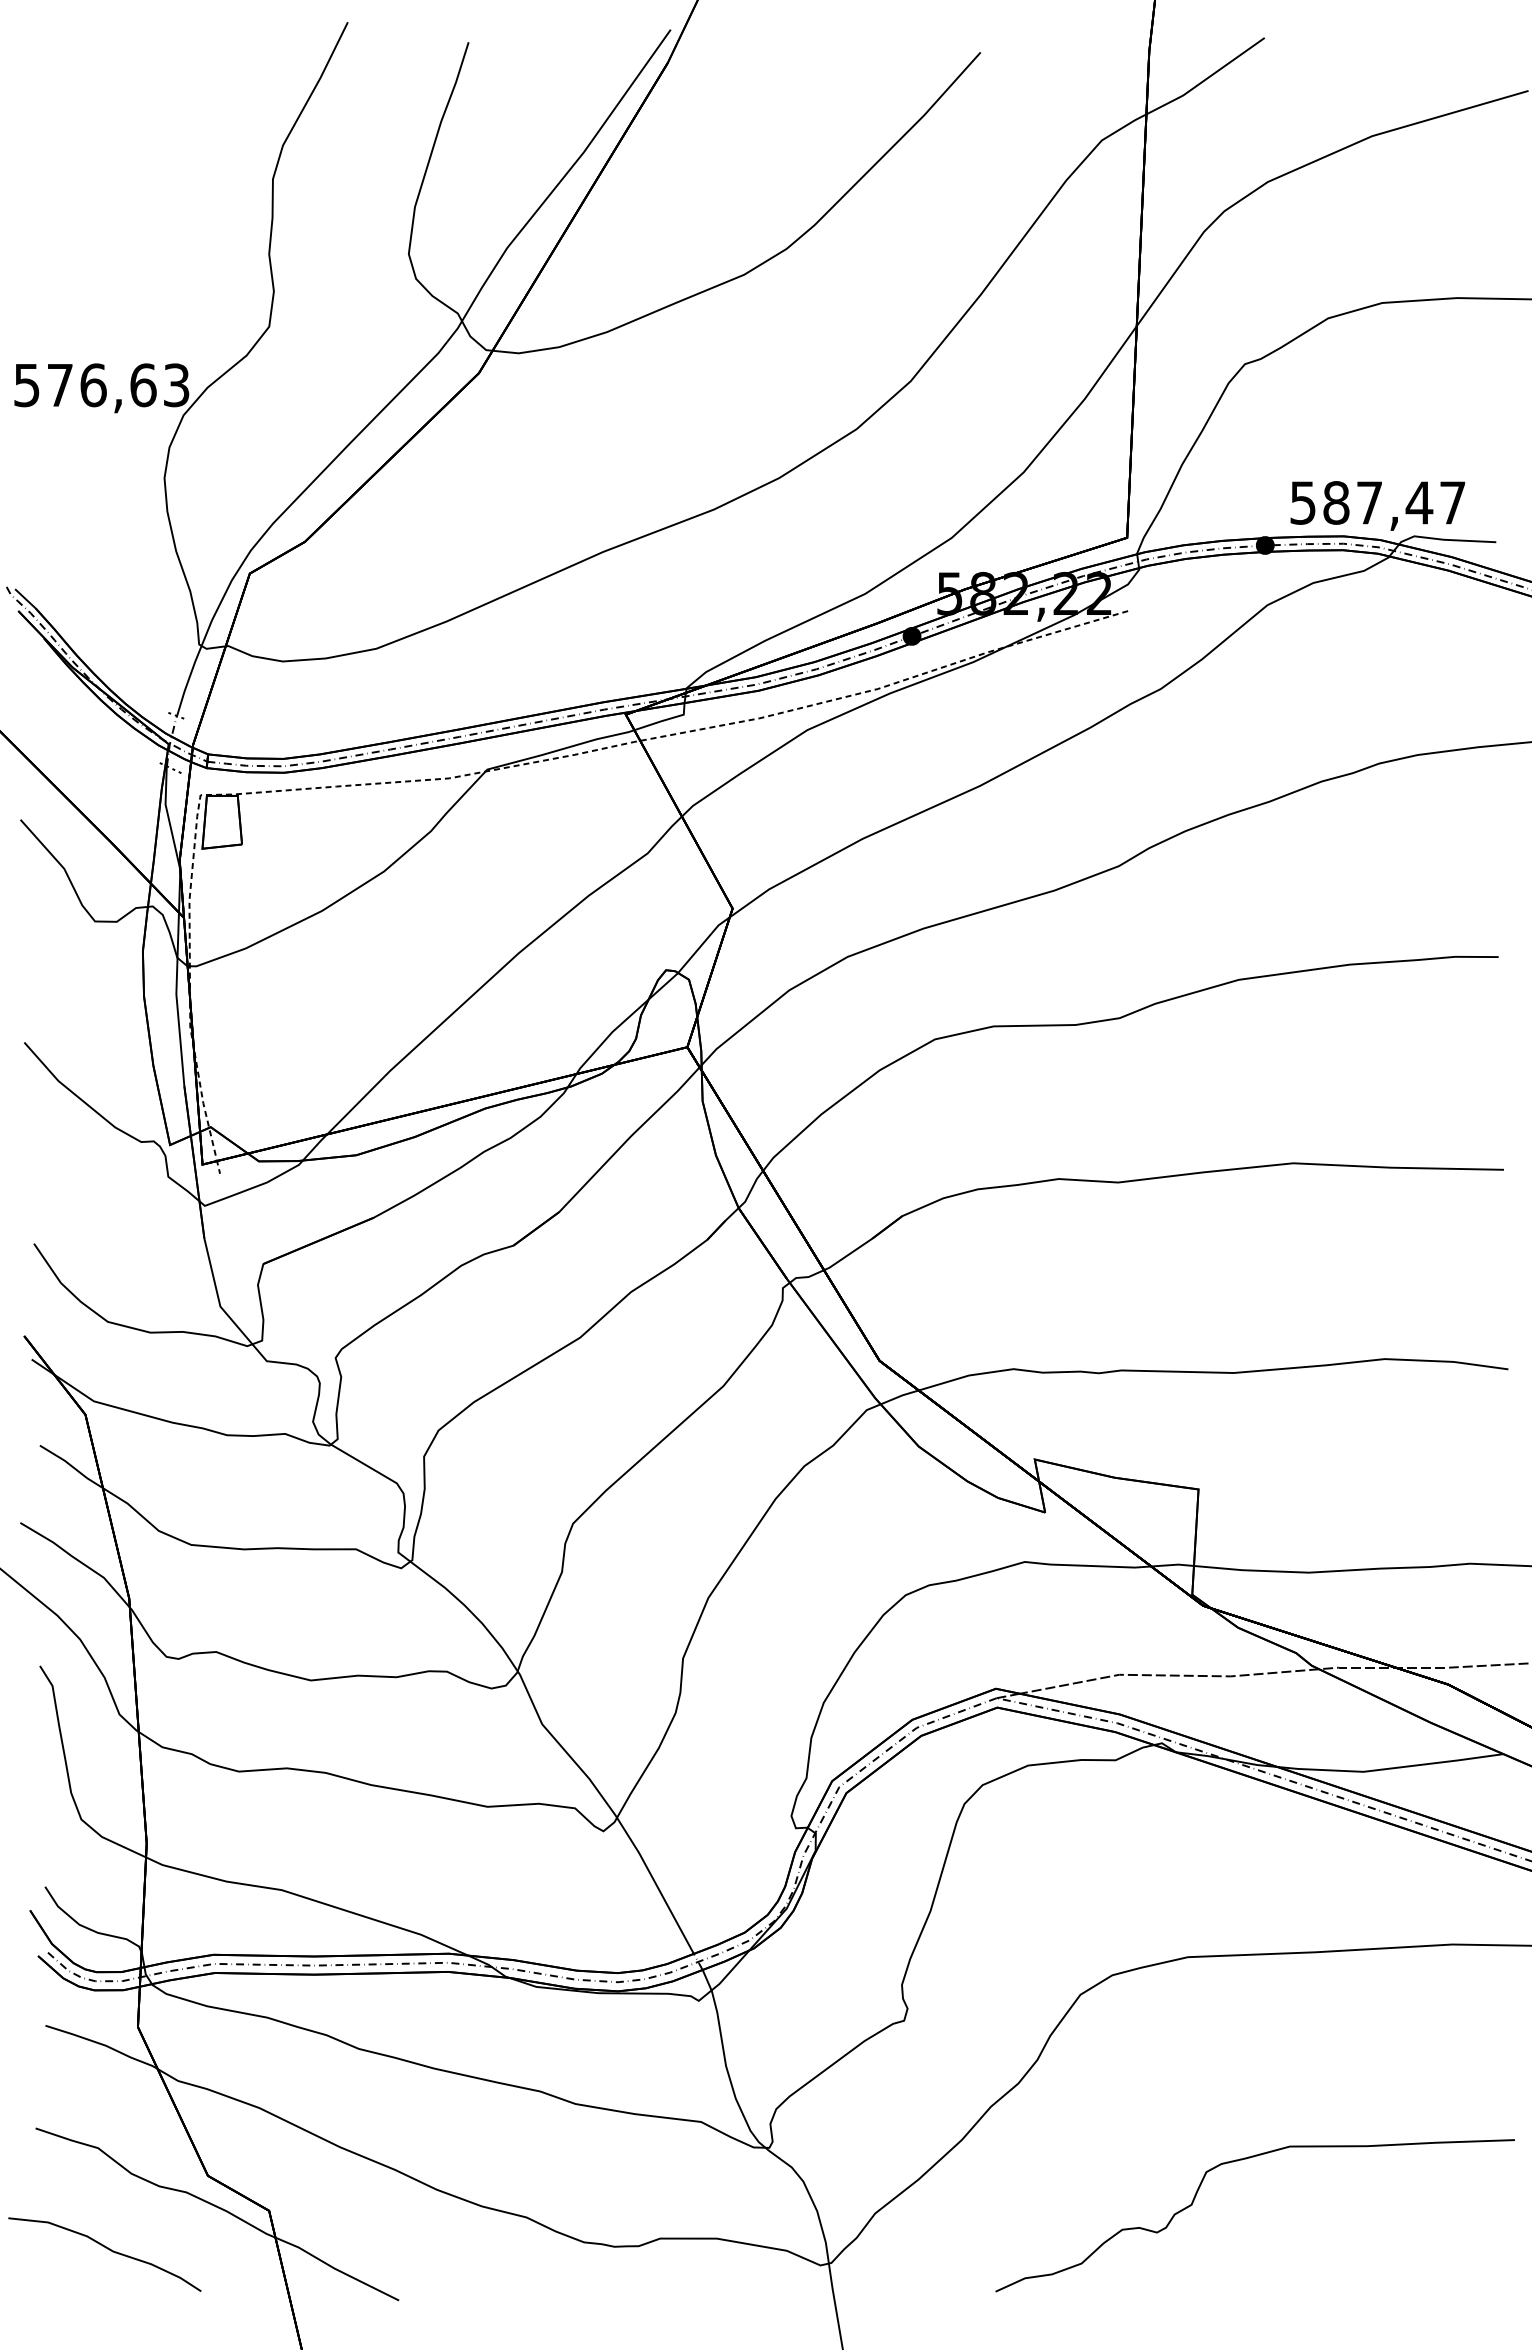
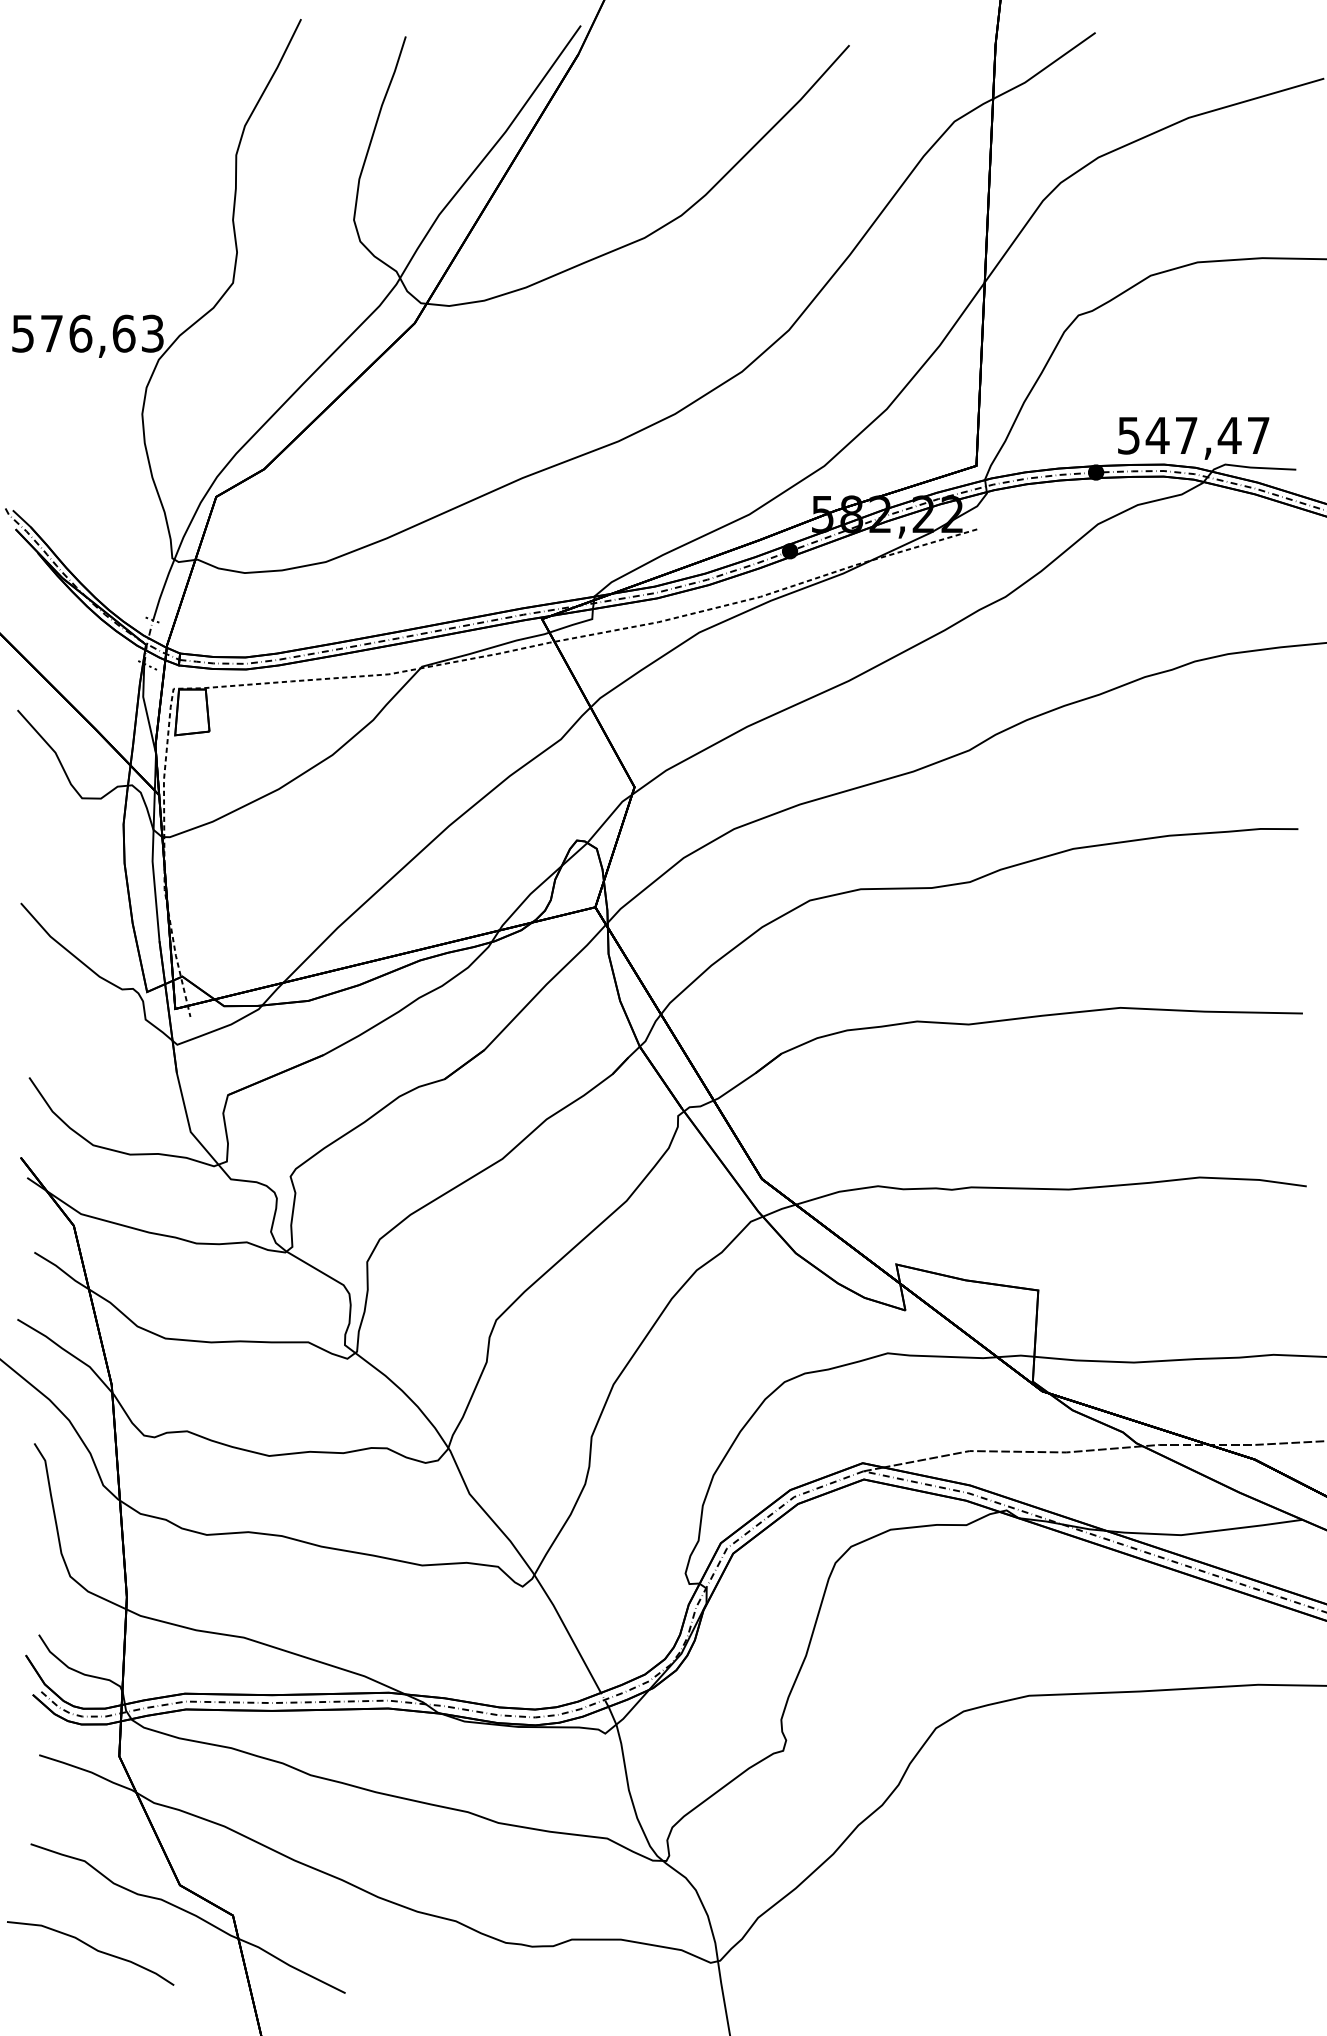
text: (1336, 502) -> (1157, 435), 587,47 -> 547,47
curve: (1242, 2160) -> (1076, 1871), removed

